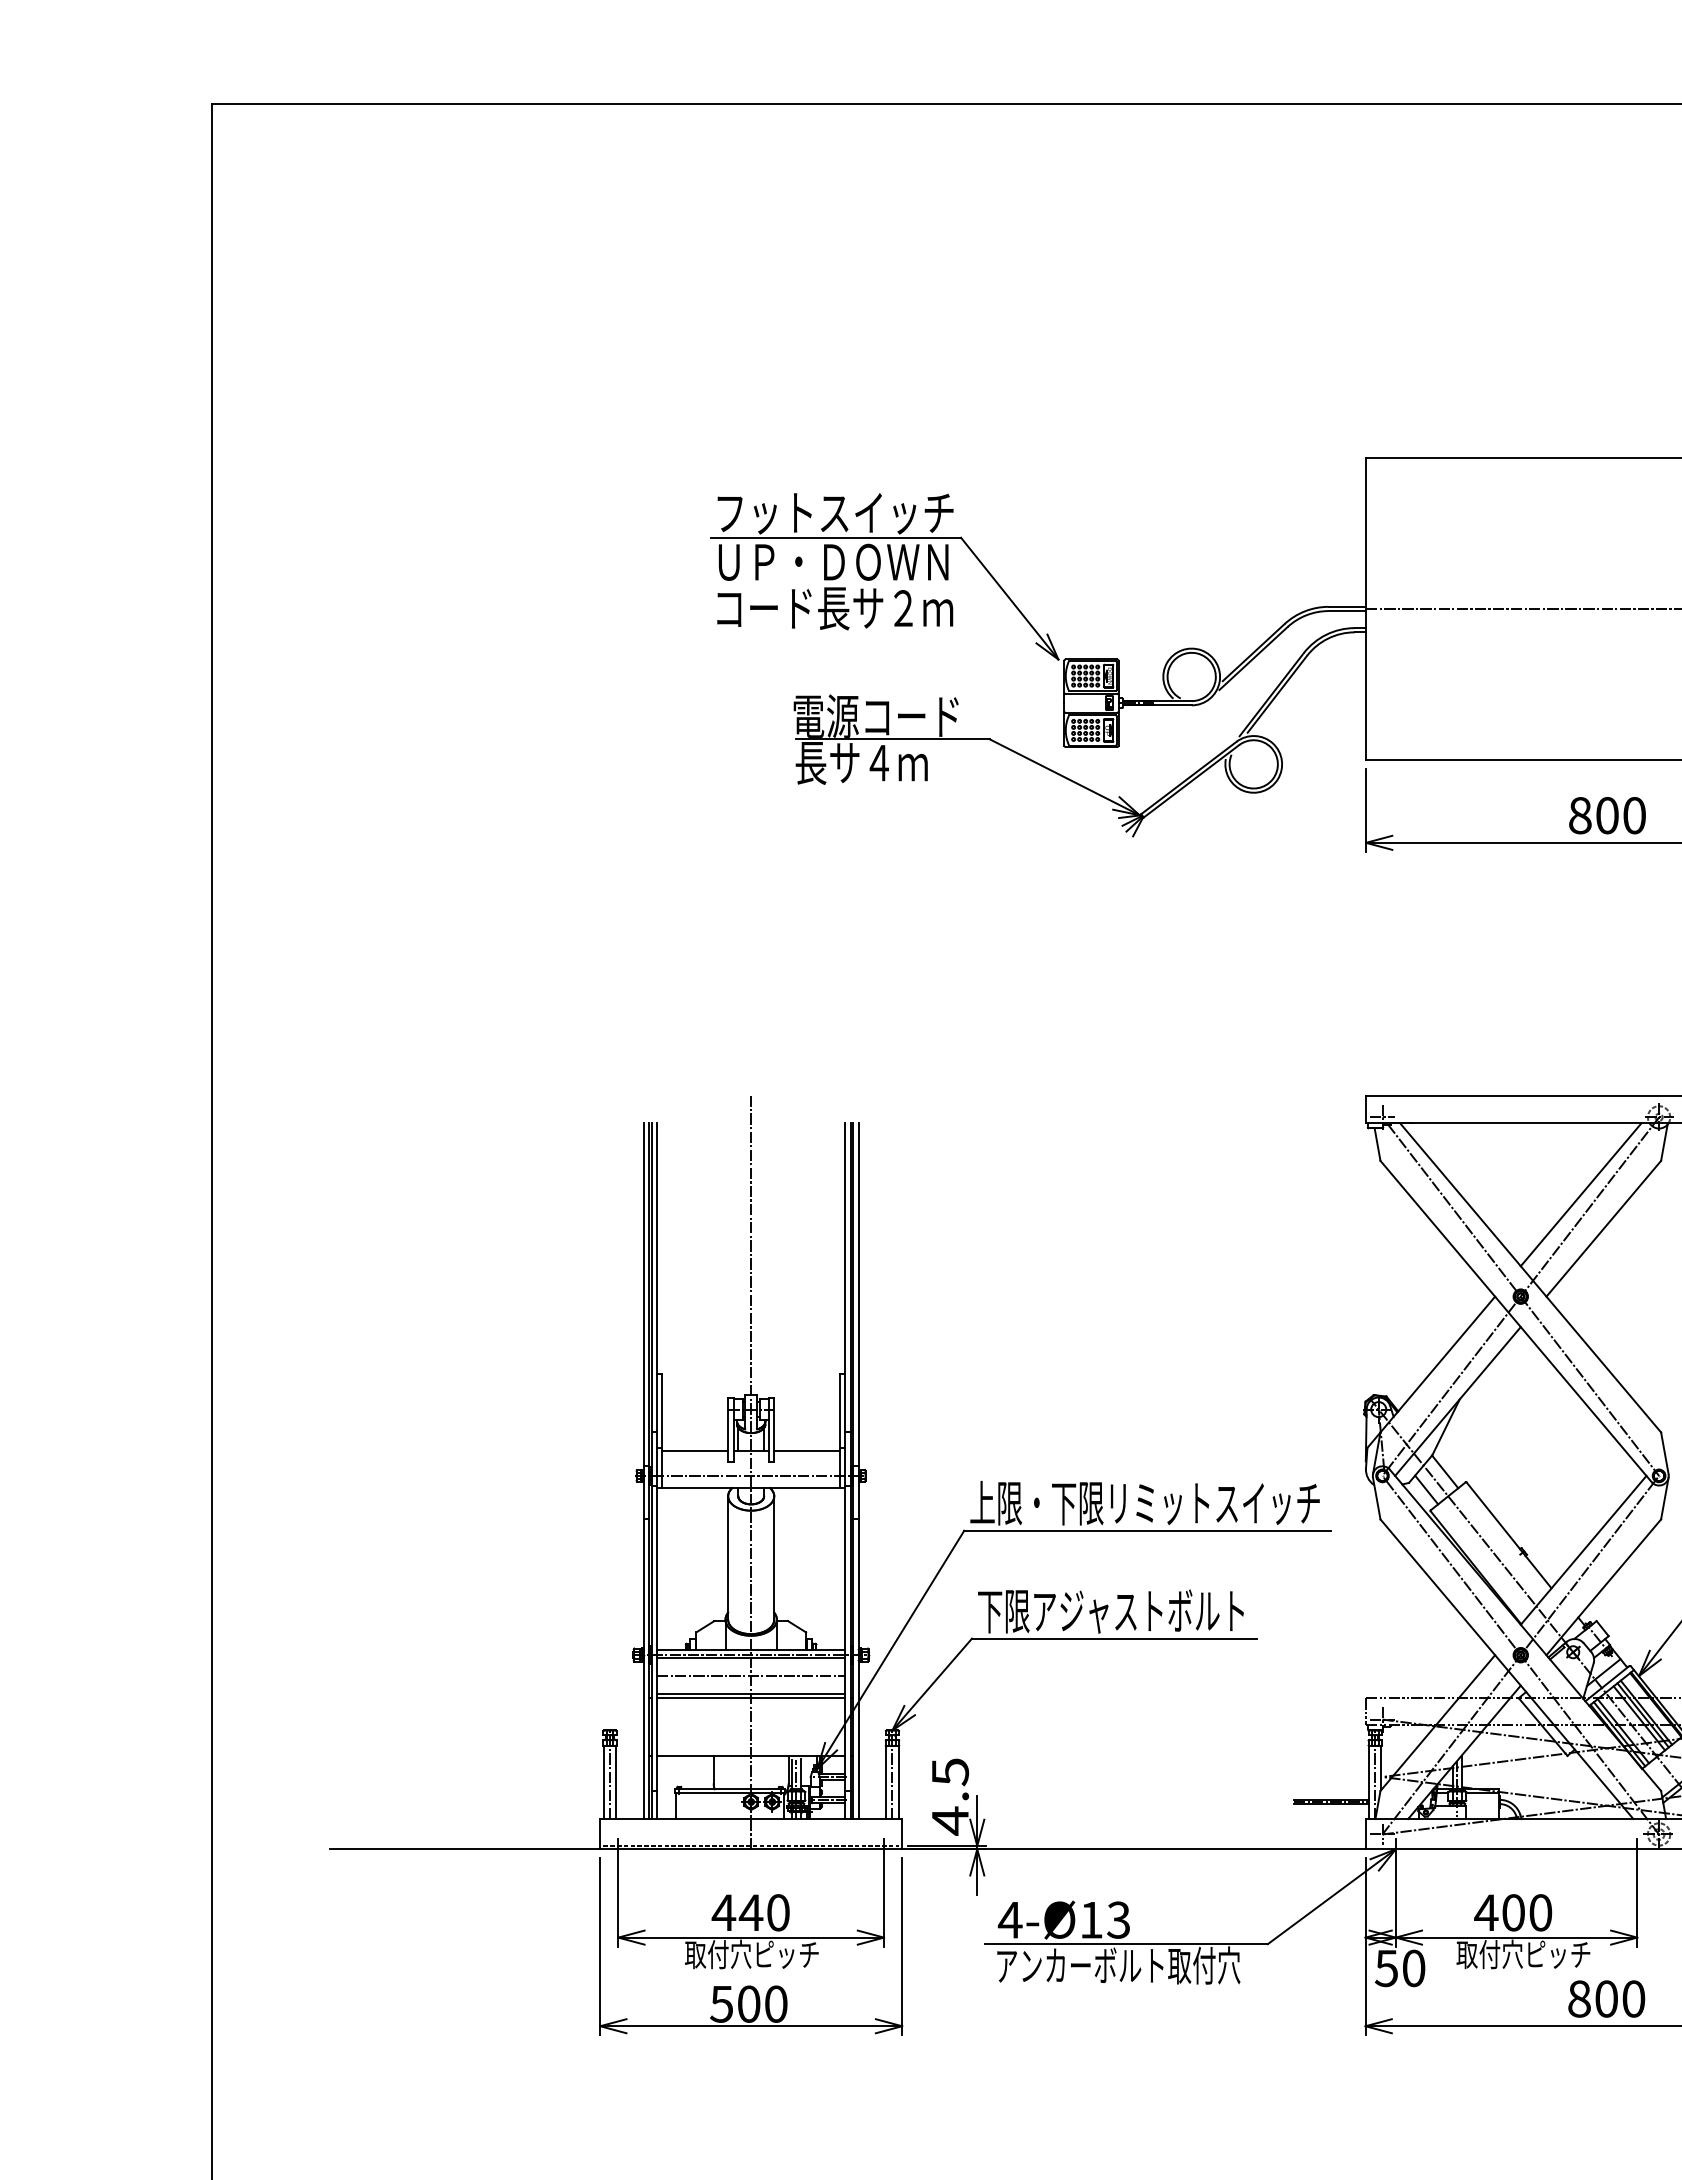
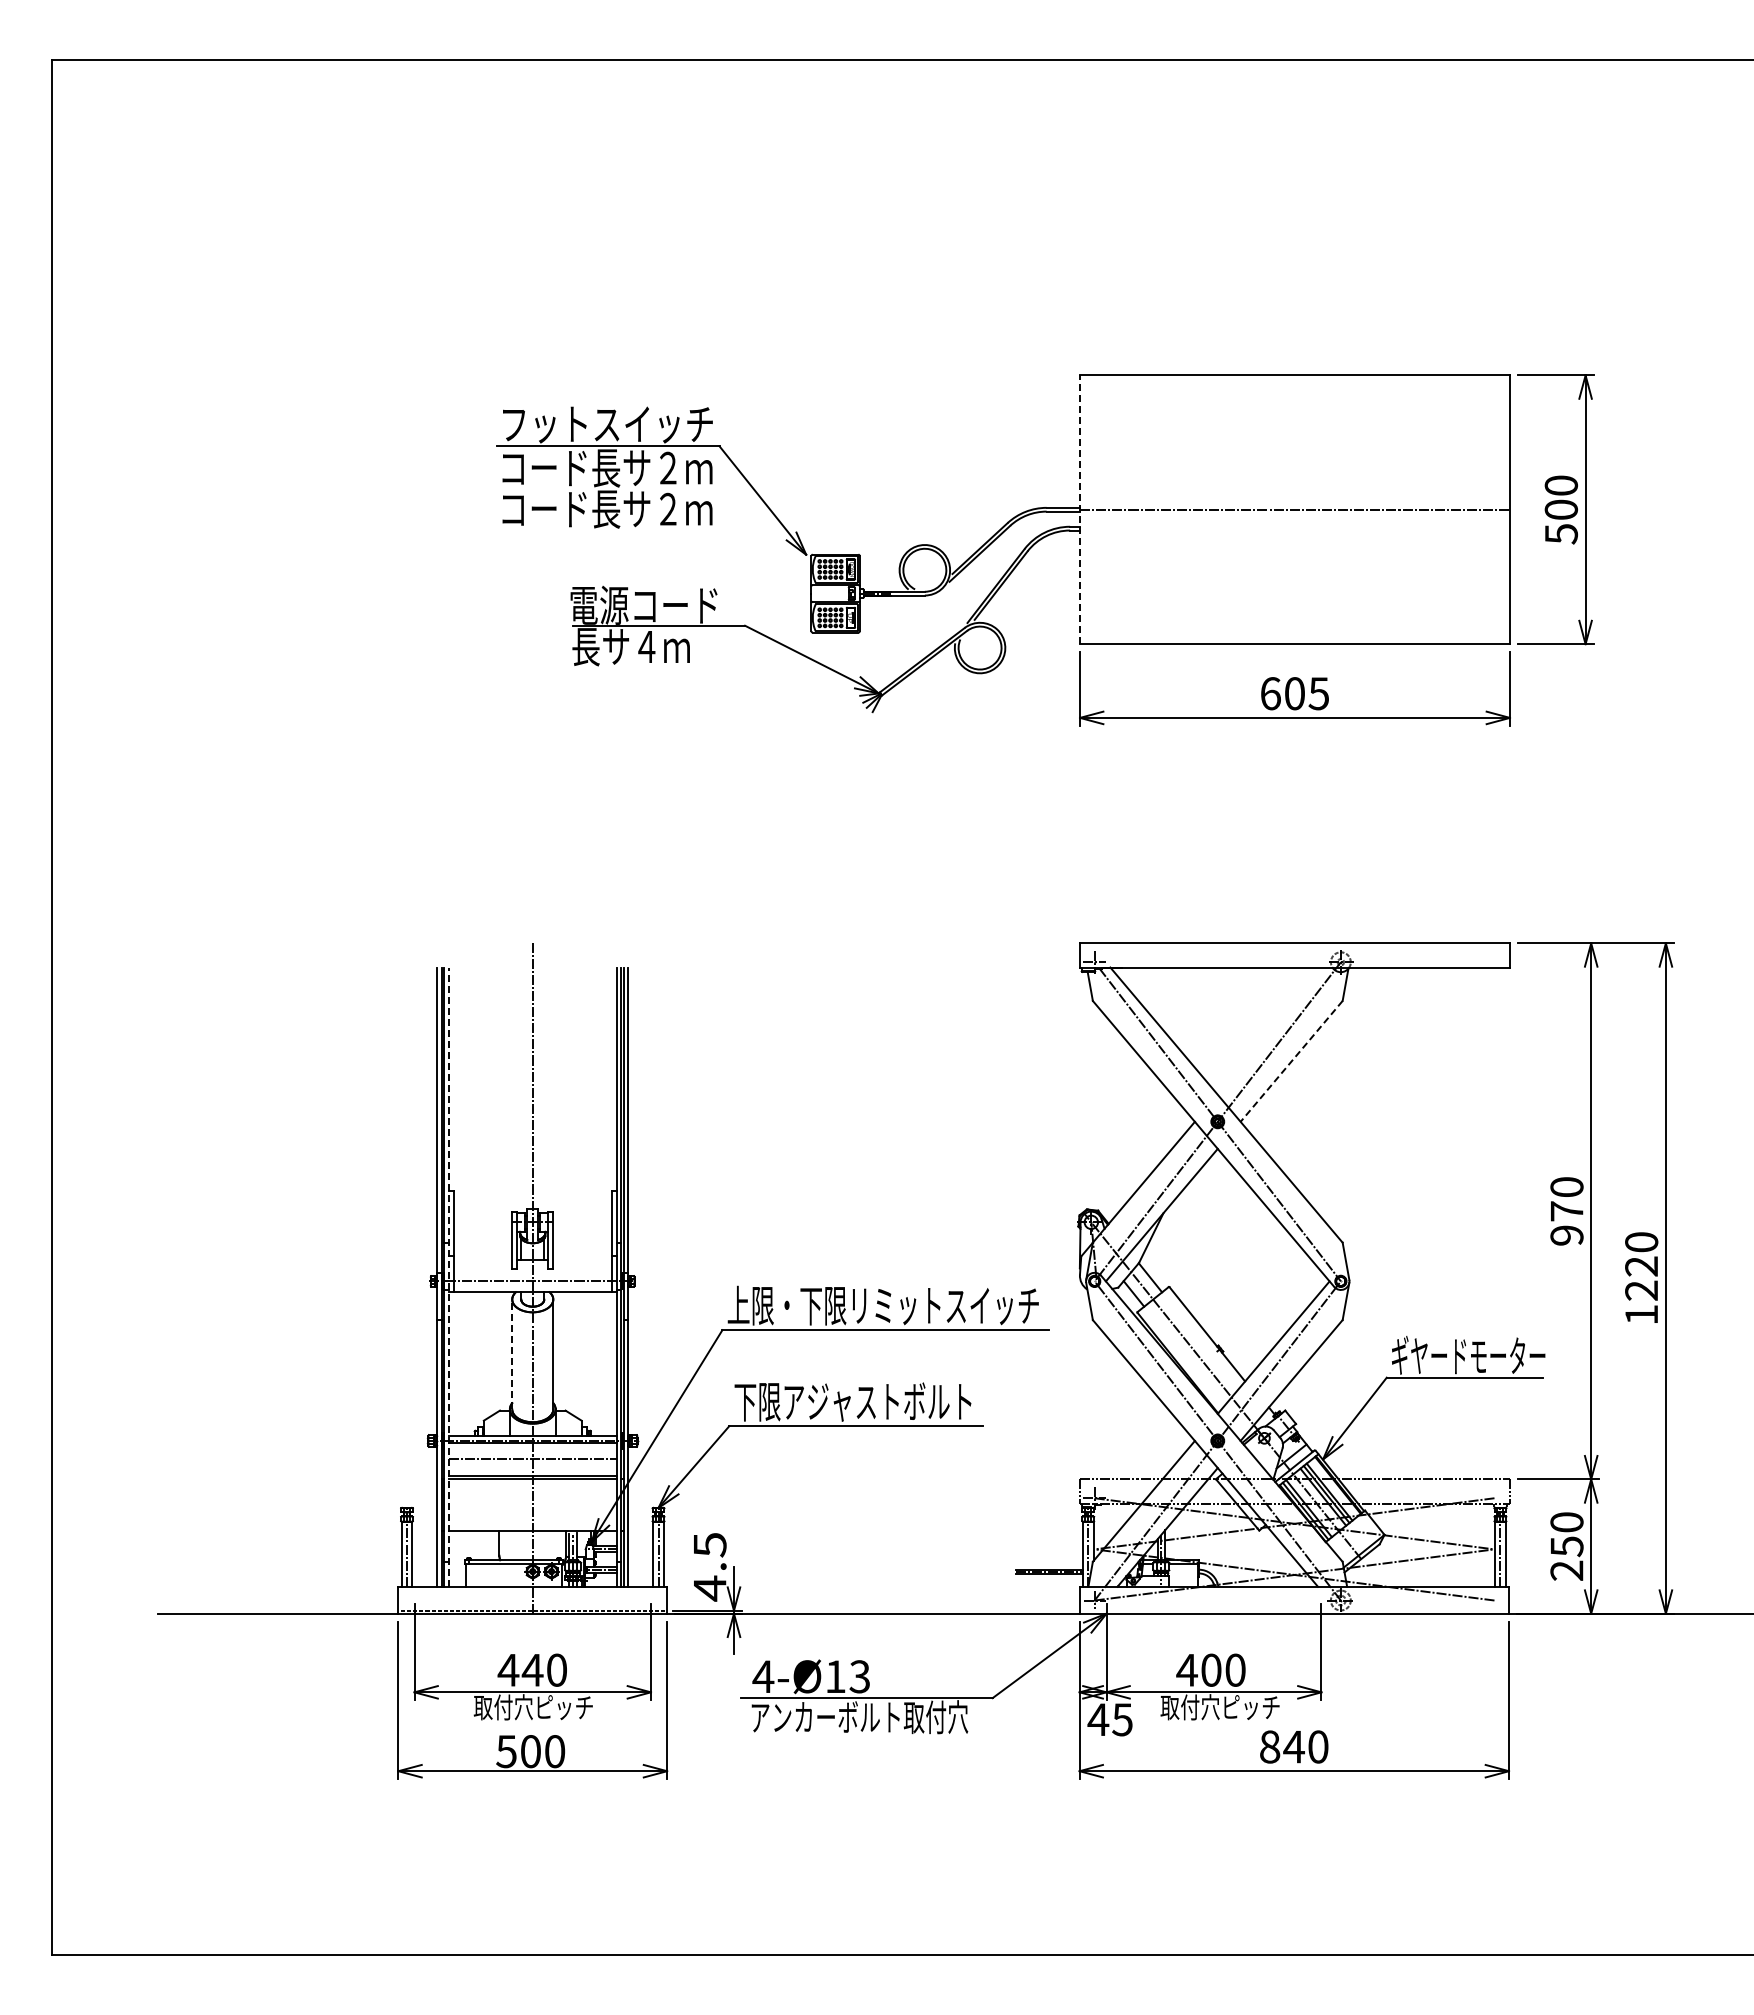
text: (835, 562) -> (607, 468), ＵＰ・ＤＯＷＮ -> コード長サ２ｍ
line: (1366, 608) -> (1080, 509), solid -> dashed
text: (1607, 815) -> (1294, 693), 800 -> 605
line: (1581, 1194) -> (1271, 1030), removed
line: (1603, 1228) -> (1291, 1061), solid -> dashed
line: (694, 1451) -> (482, 1259), removed
line: (807, 1451) -> (582, 1259), removed
line: (656, 1471) -> (448, 1277), solid -> dashed
line: (728, 1558) -> (512, 1354), solid -> dashed
text: (1399, 1968) -> (1109, 1719), 50 -> 45
text: (1605, 1998) -> (1293, 1746), 800 -> 840

